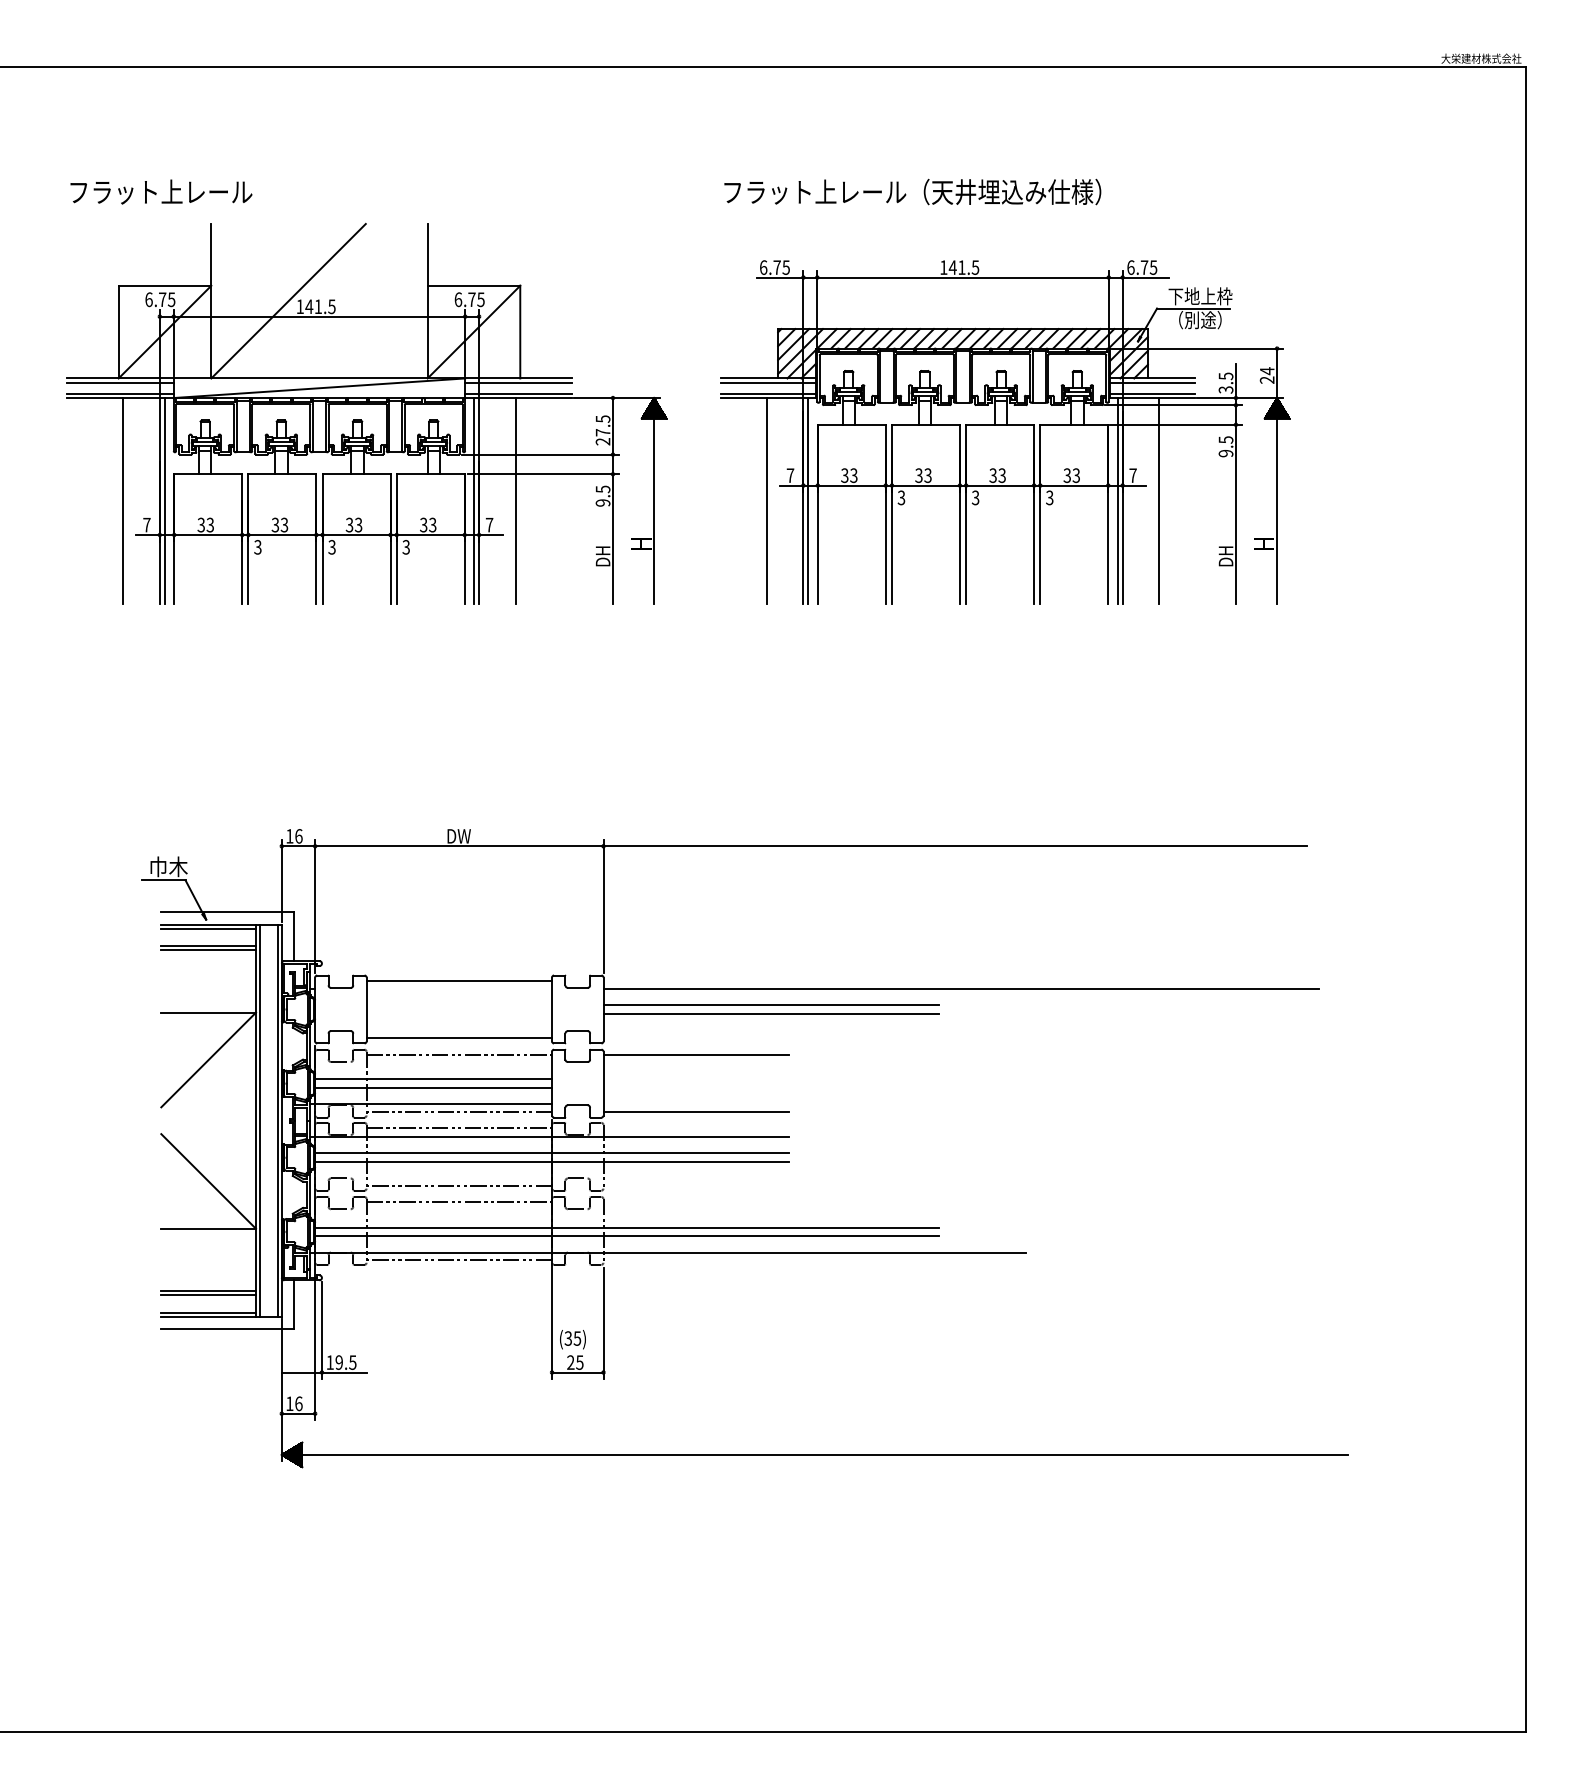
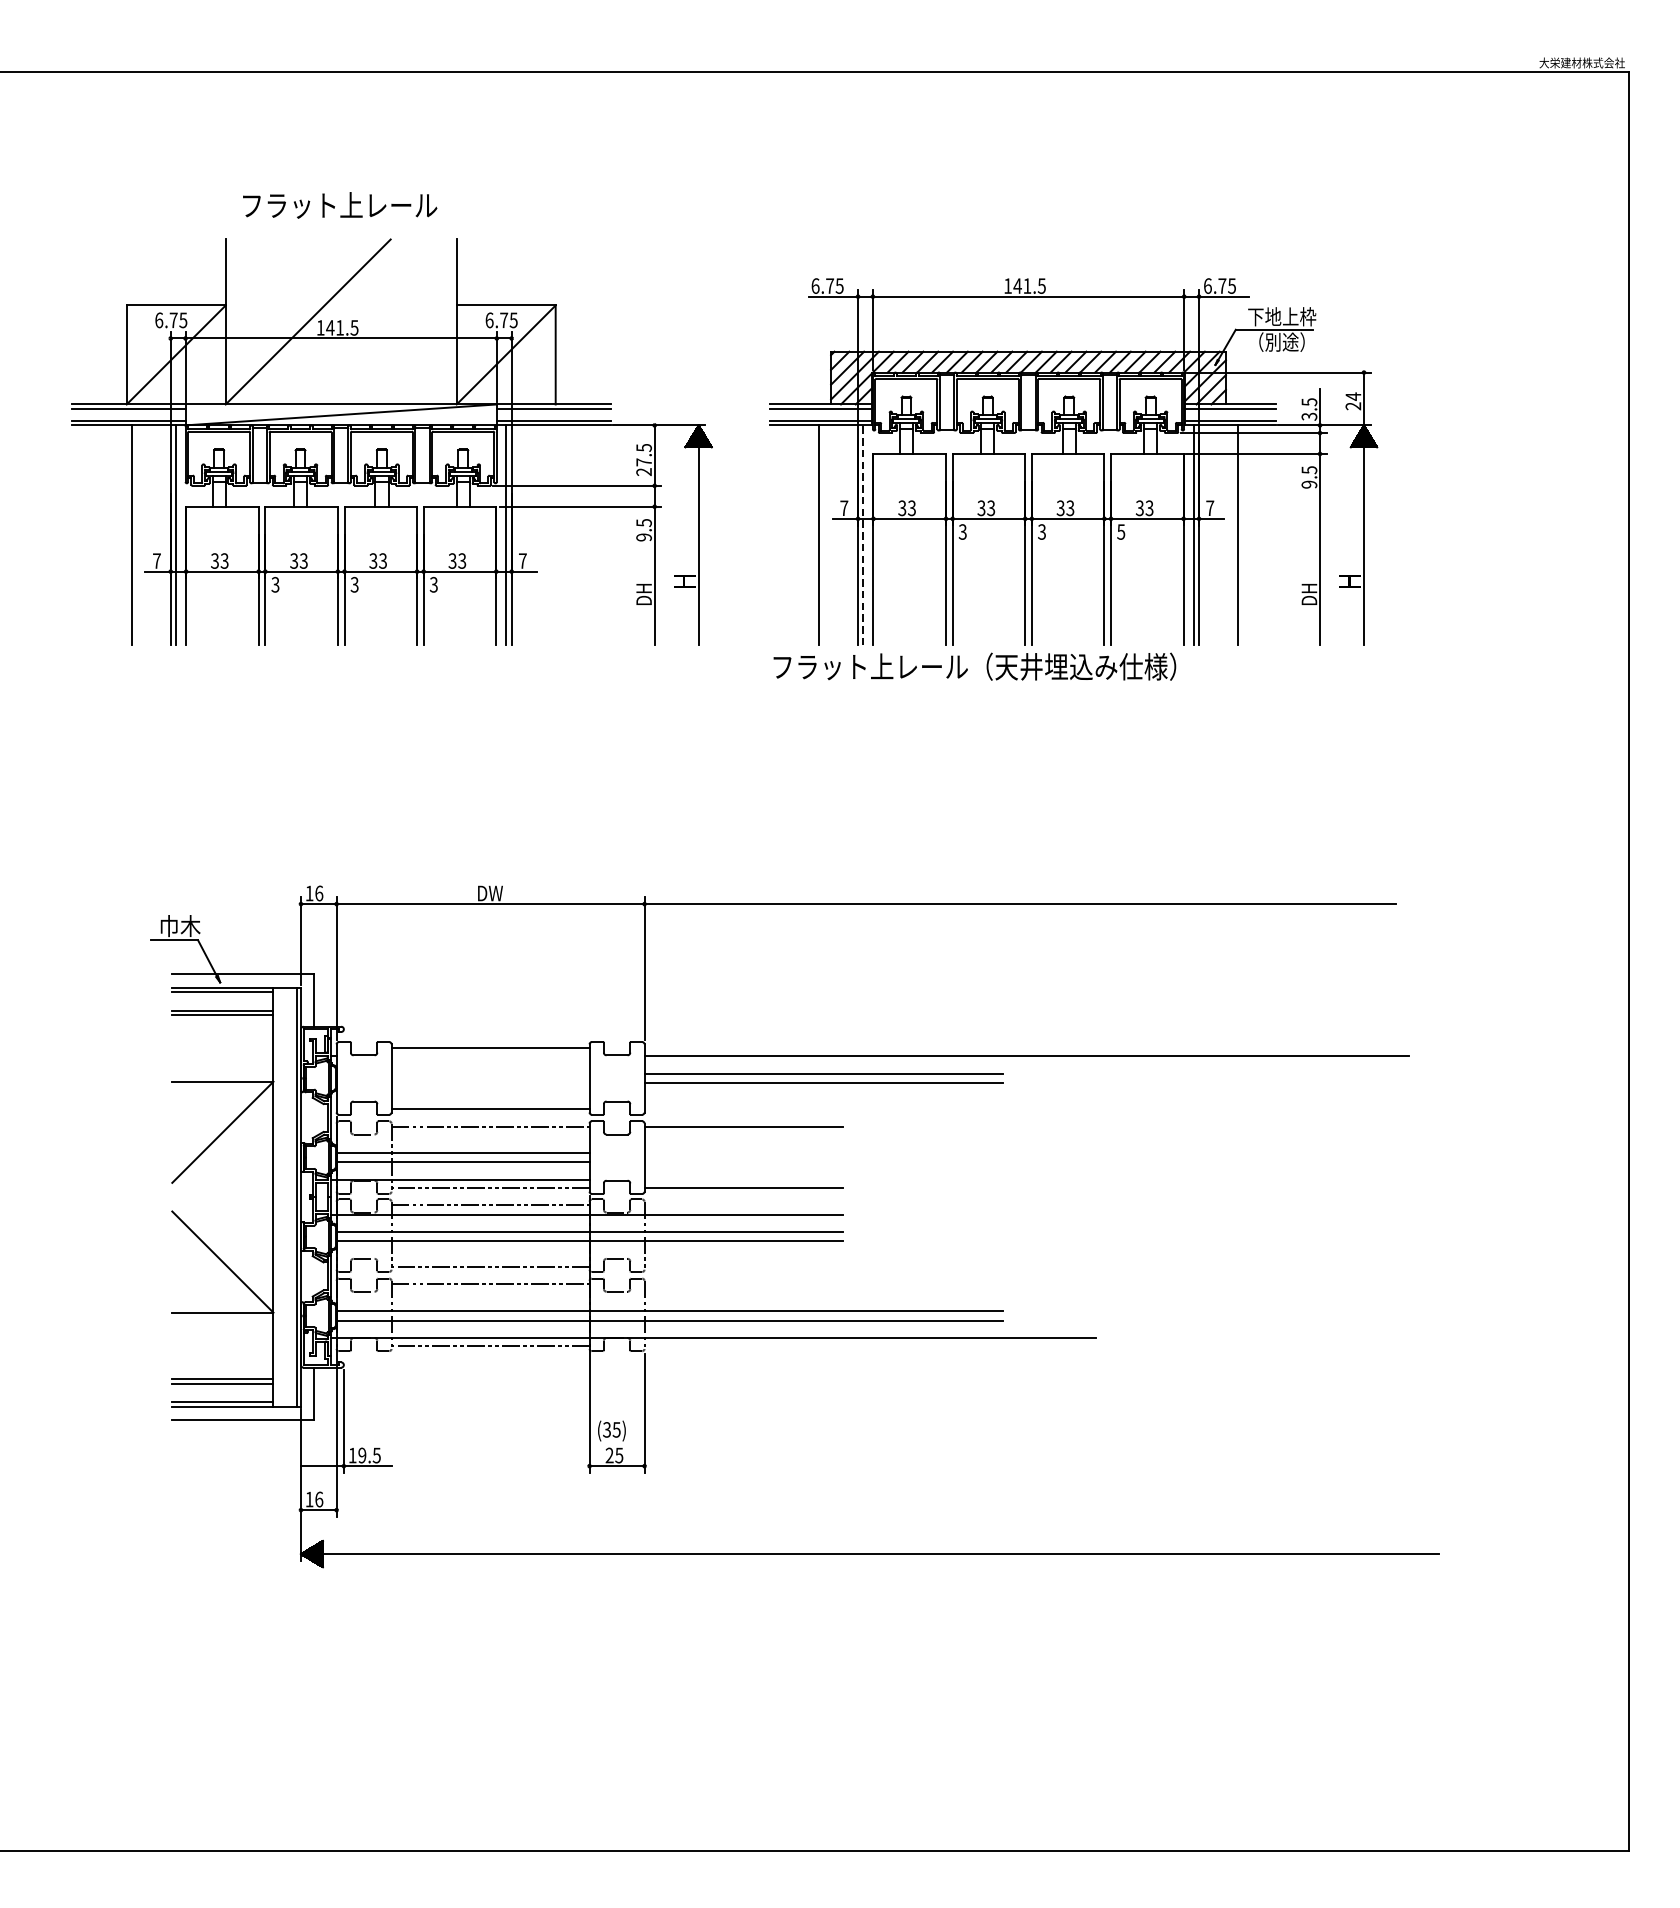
text: (161, 191) -> (340, 204), moved
text: (912, 191) -> (974, 666), moved
text: (1049, 497) -> (1120, 531), 3 -> 5
line: (515, 501) -> (550, 535), removed
line: (808, 501) -> (863, 535), solid -> dashed
line: (260, 1120) -> (278, 1196), removed

